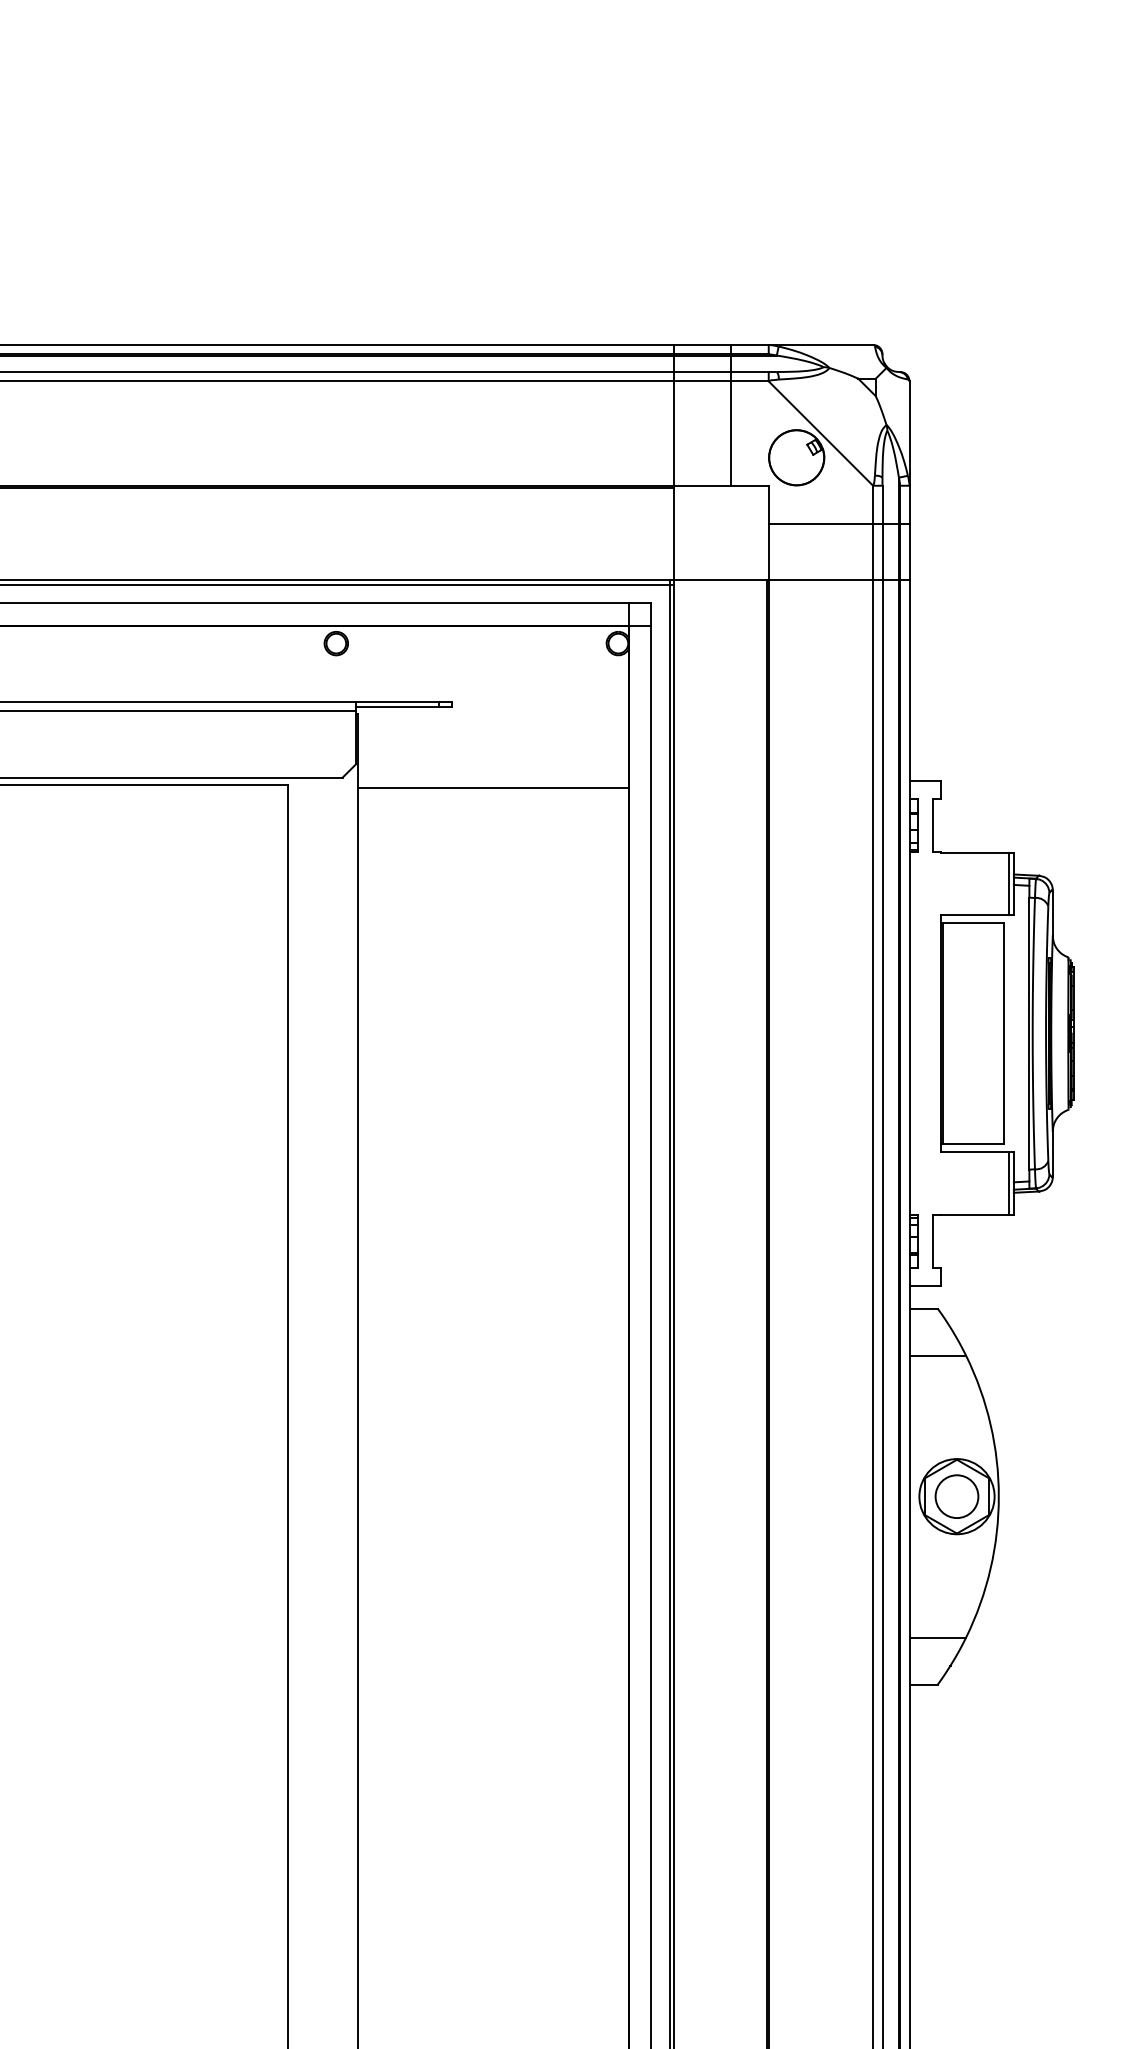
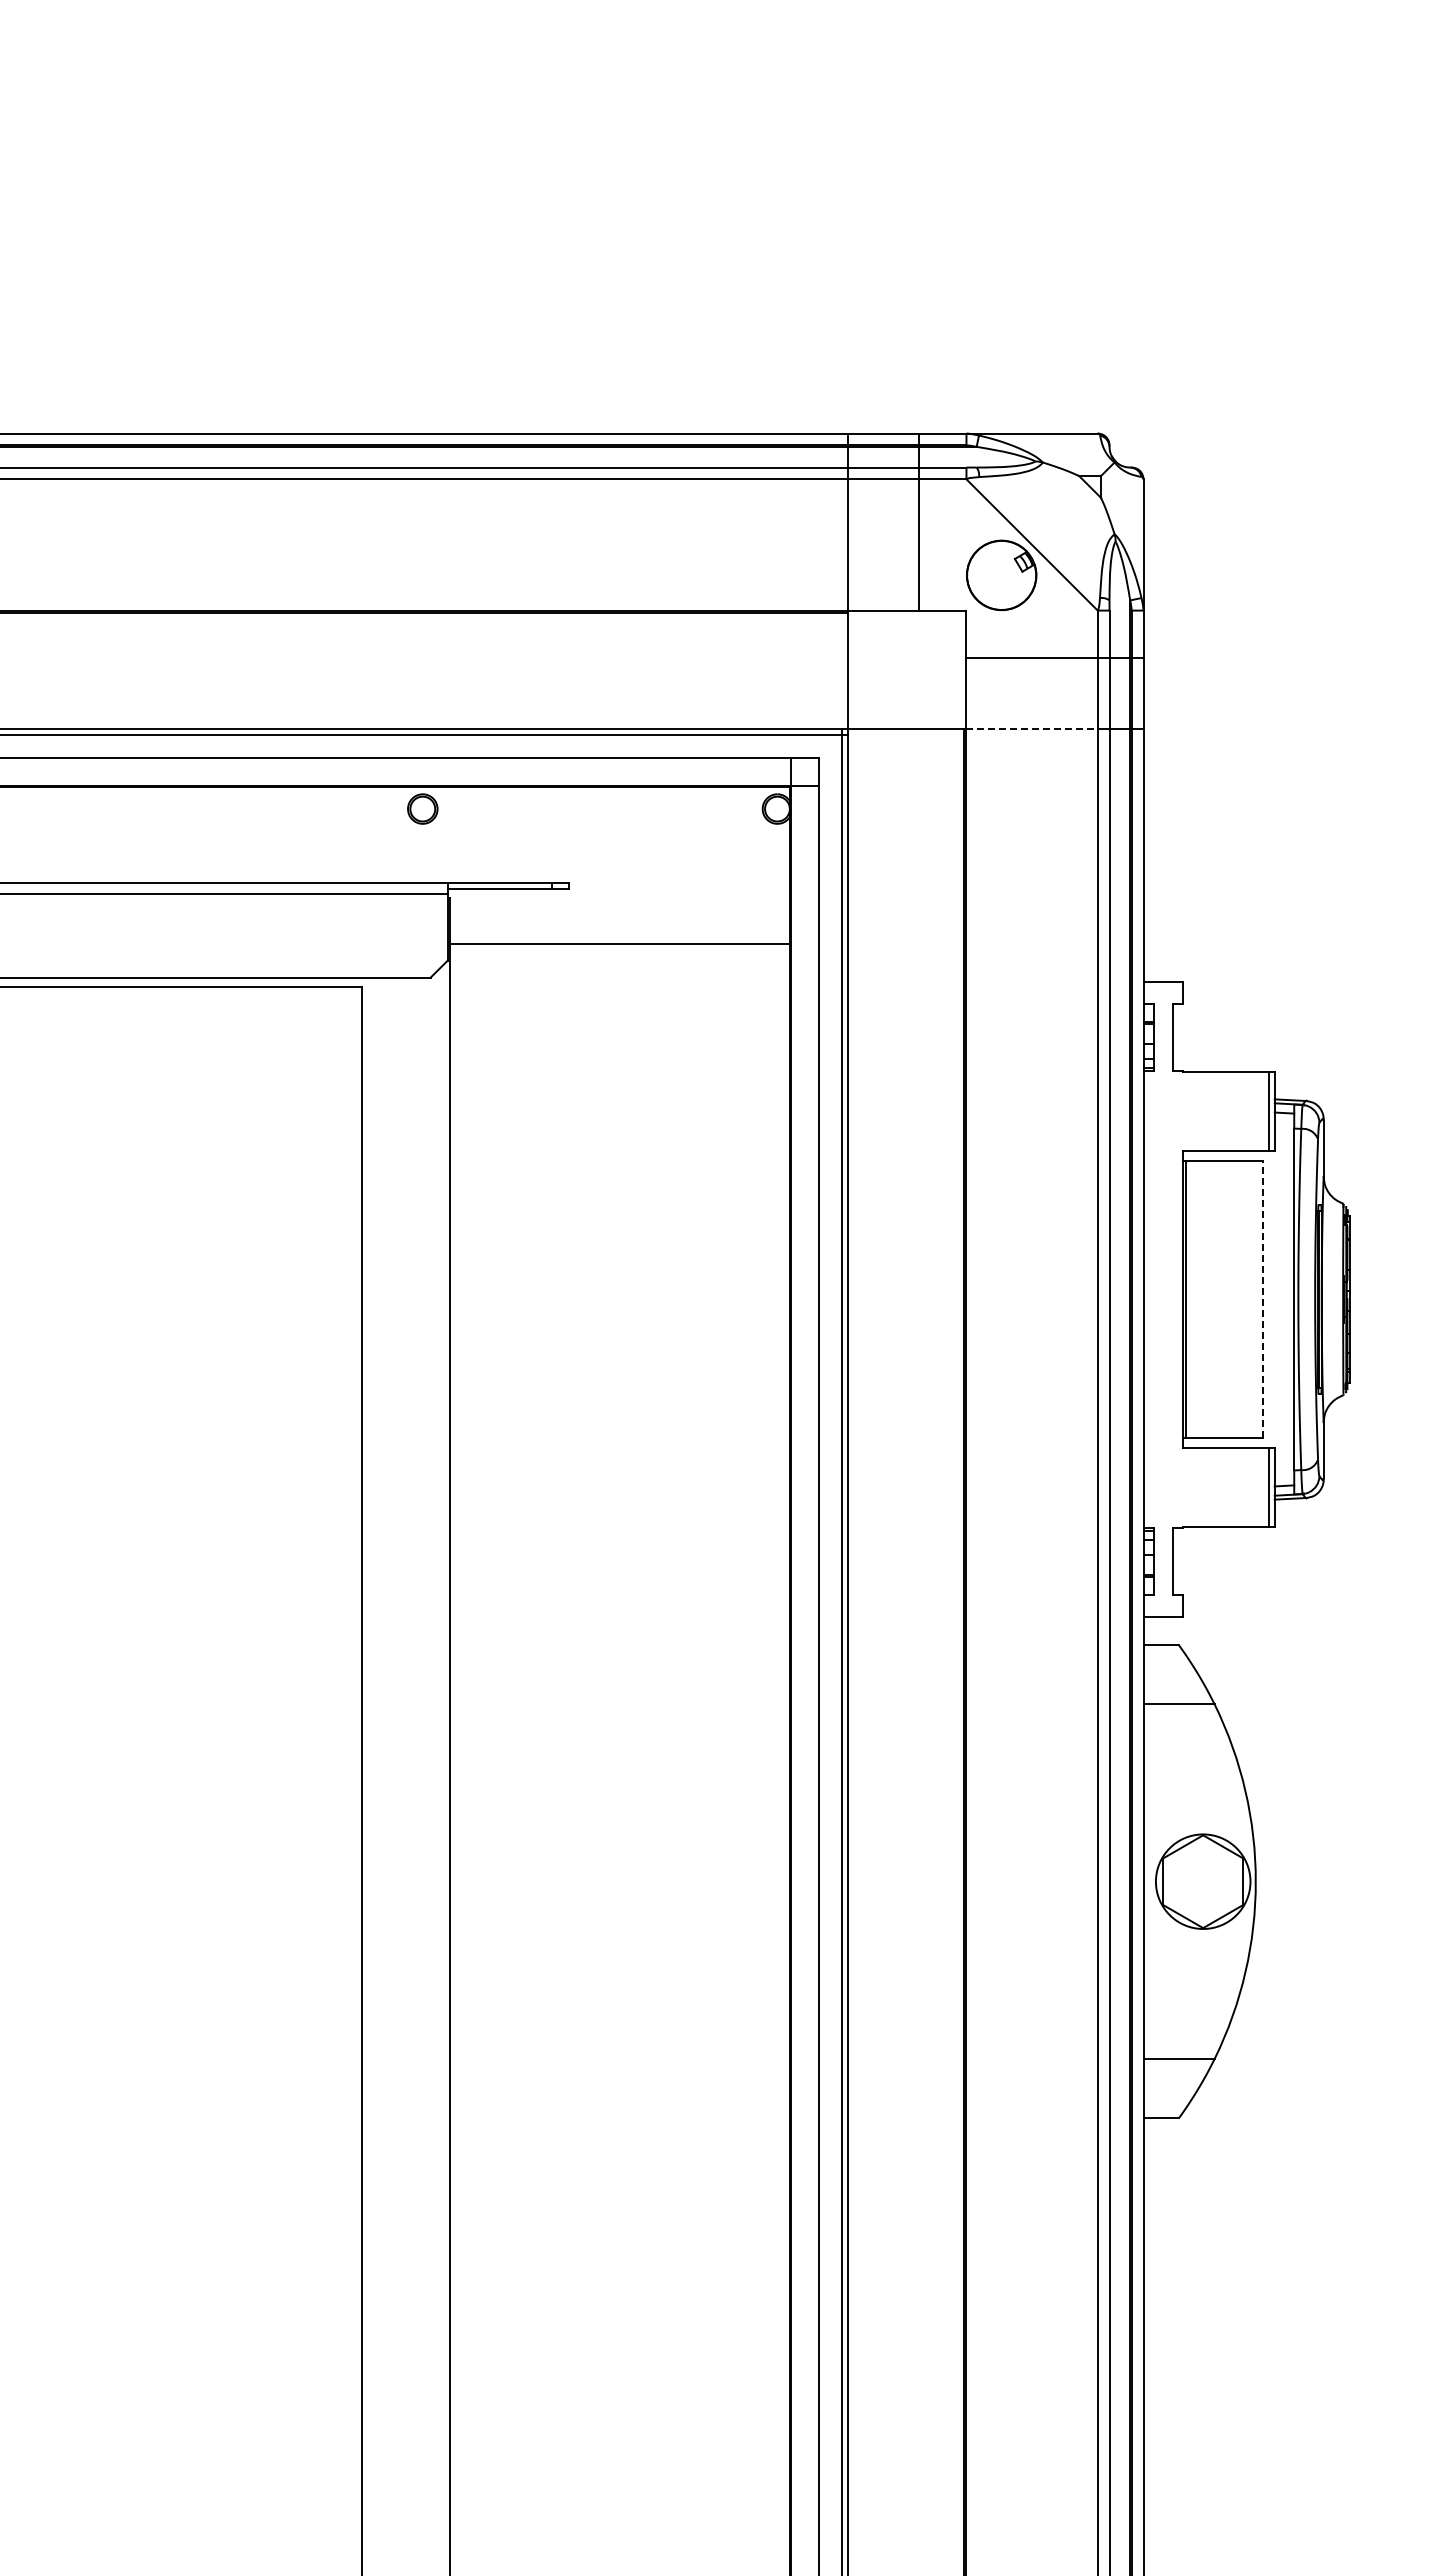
line: (820, 580) -> (1031, 729), solid -> dashed
line: (493, 787) -> (620, 943), moved
line: (1004, 1033) -> (1262, 1299), solid -> dashed
circle: (956, 1496) -> (1202, 1881), removed

